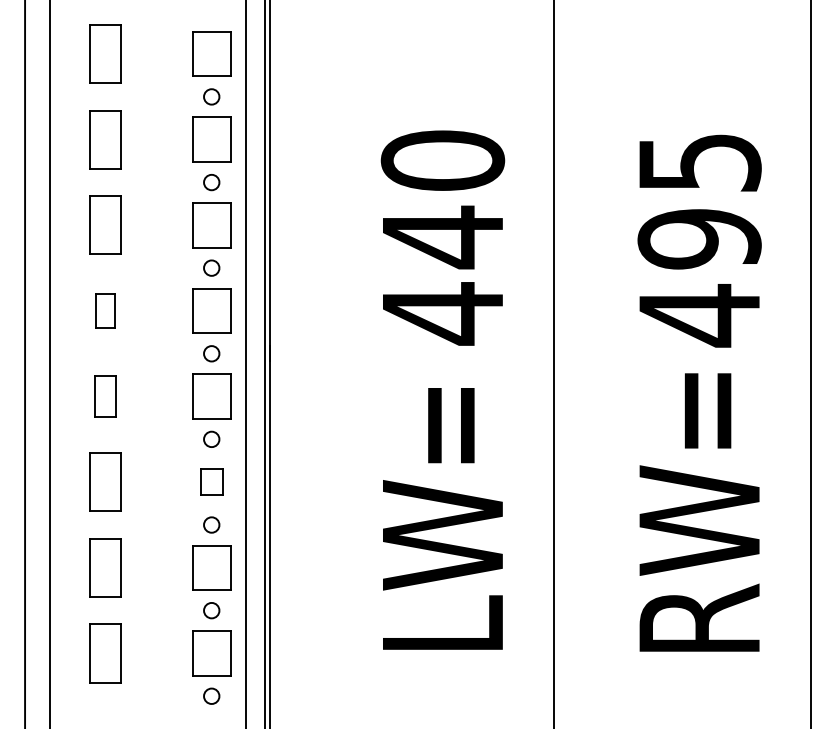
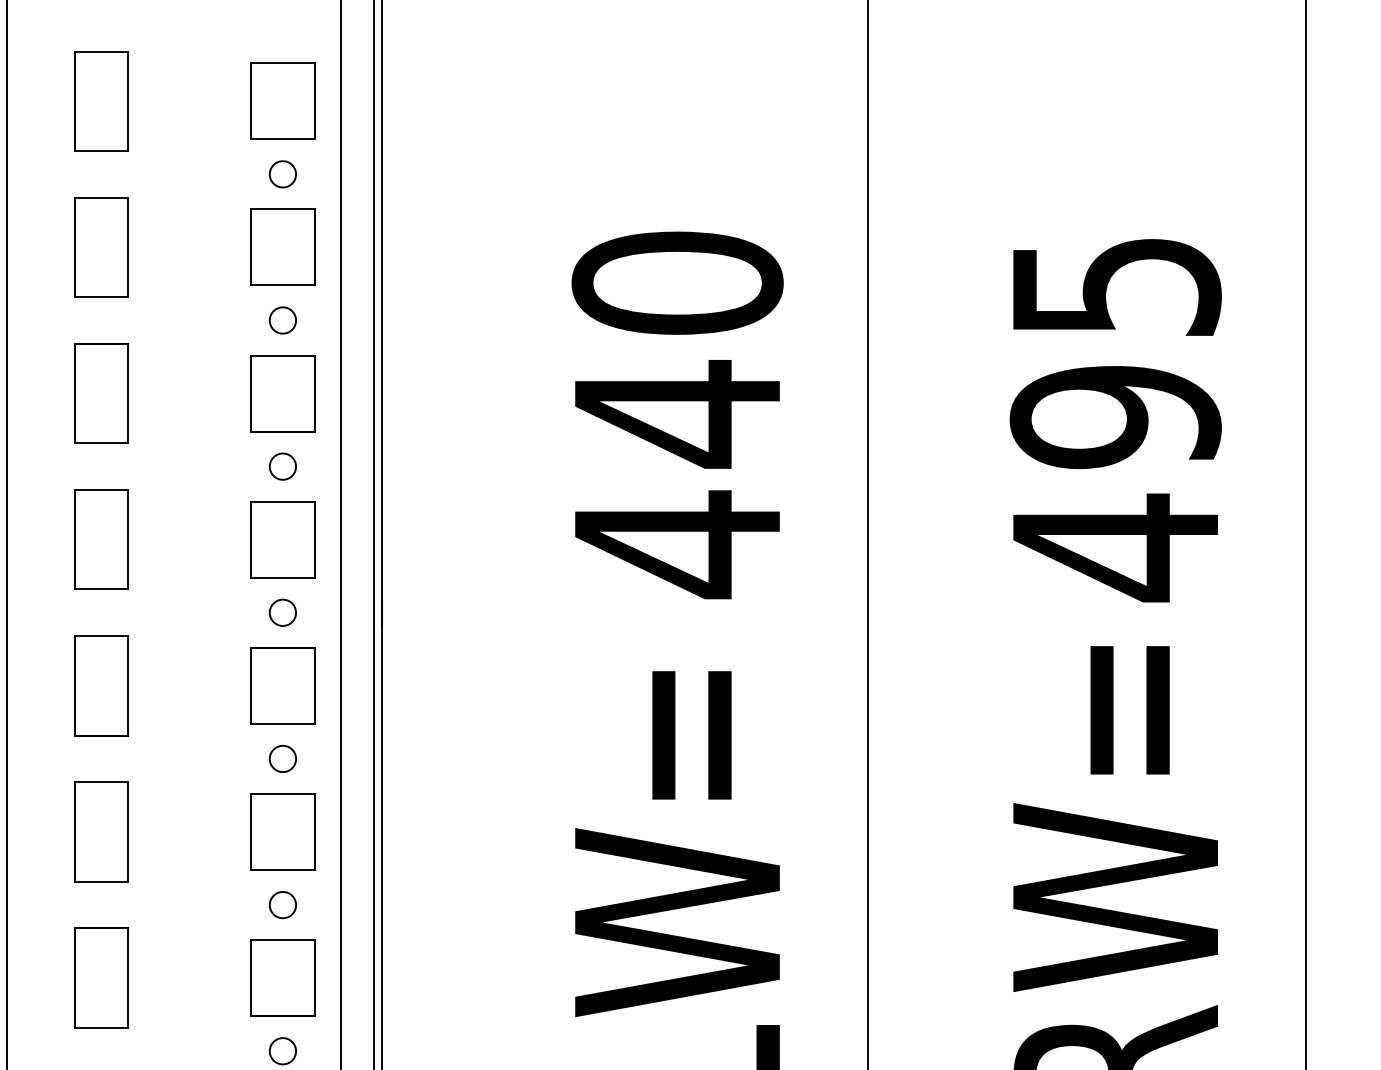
part: (105, 310) -> (101, 538), size x1.67
part: (105, 396) -> (101, 685), size x1.43
part: (211, 481) -> (282, 830), size x1.67

